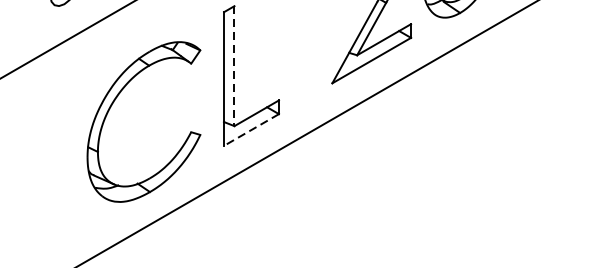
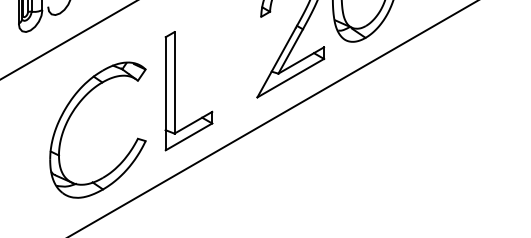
line: (234, 65) -> (174, 82), dashed -> solid
line: (252, 129) -> (189, 136), dashed -> solid

